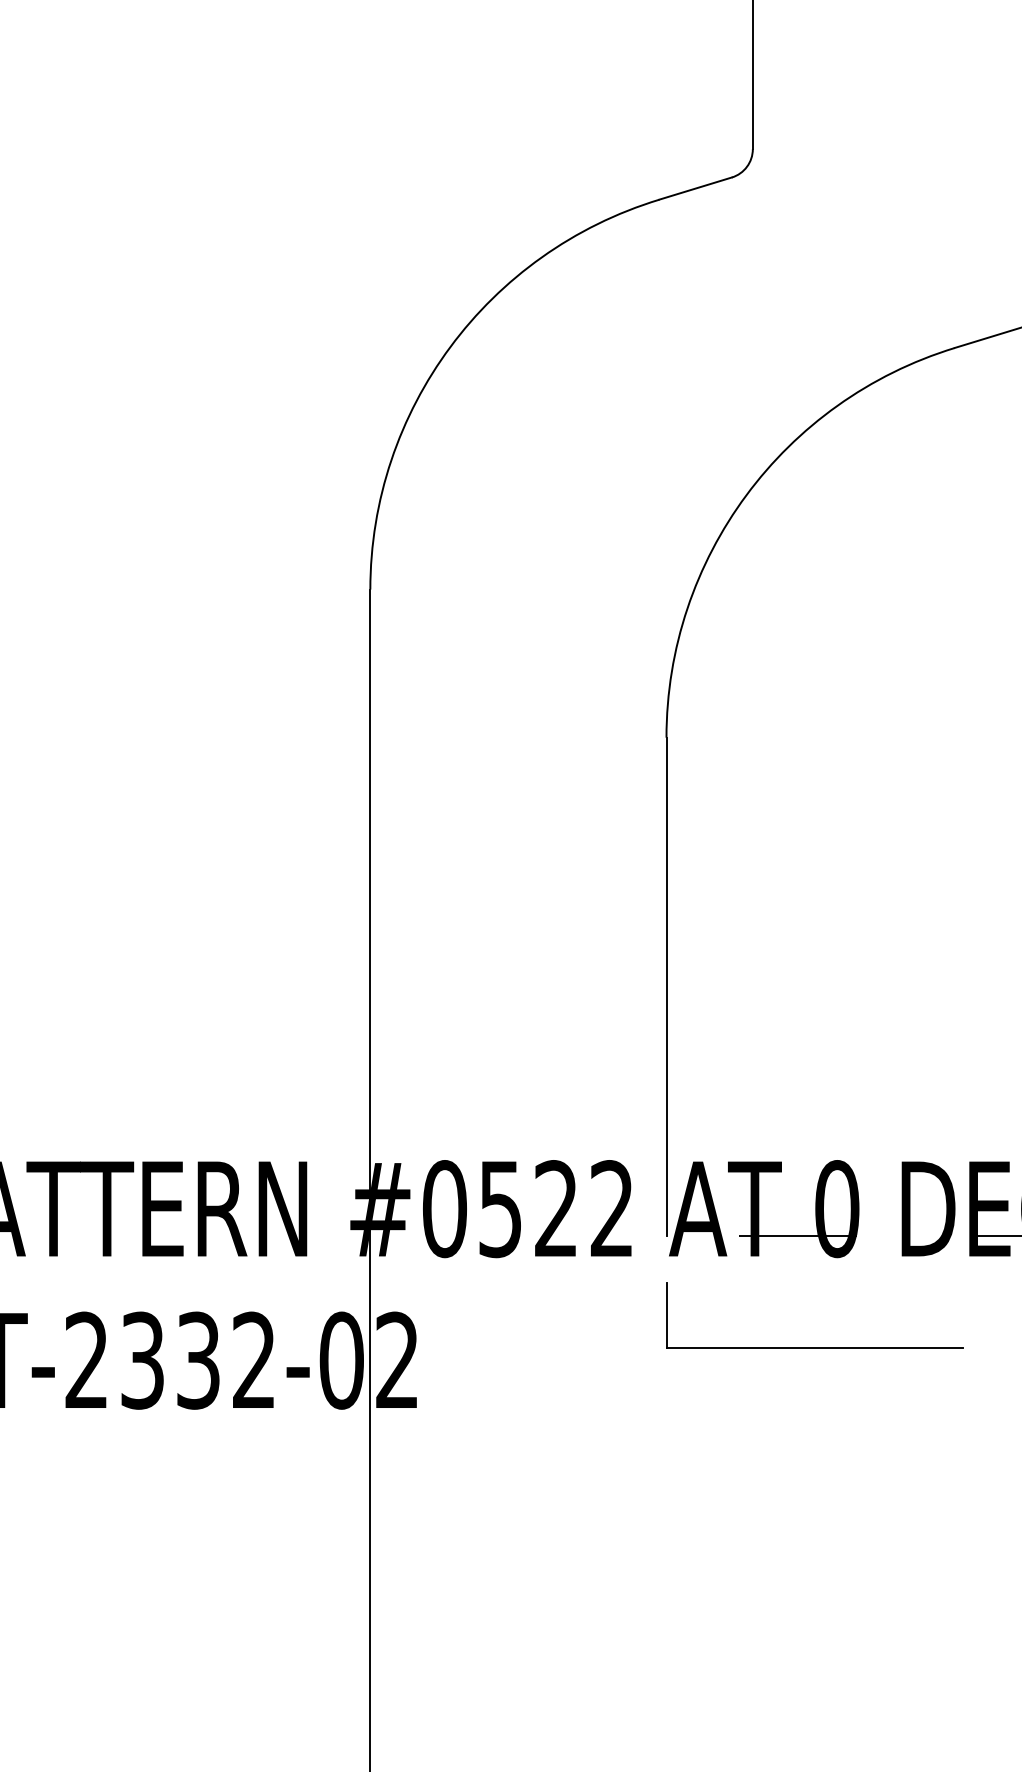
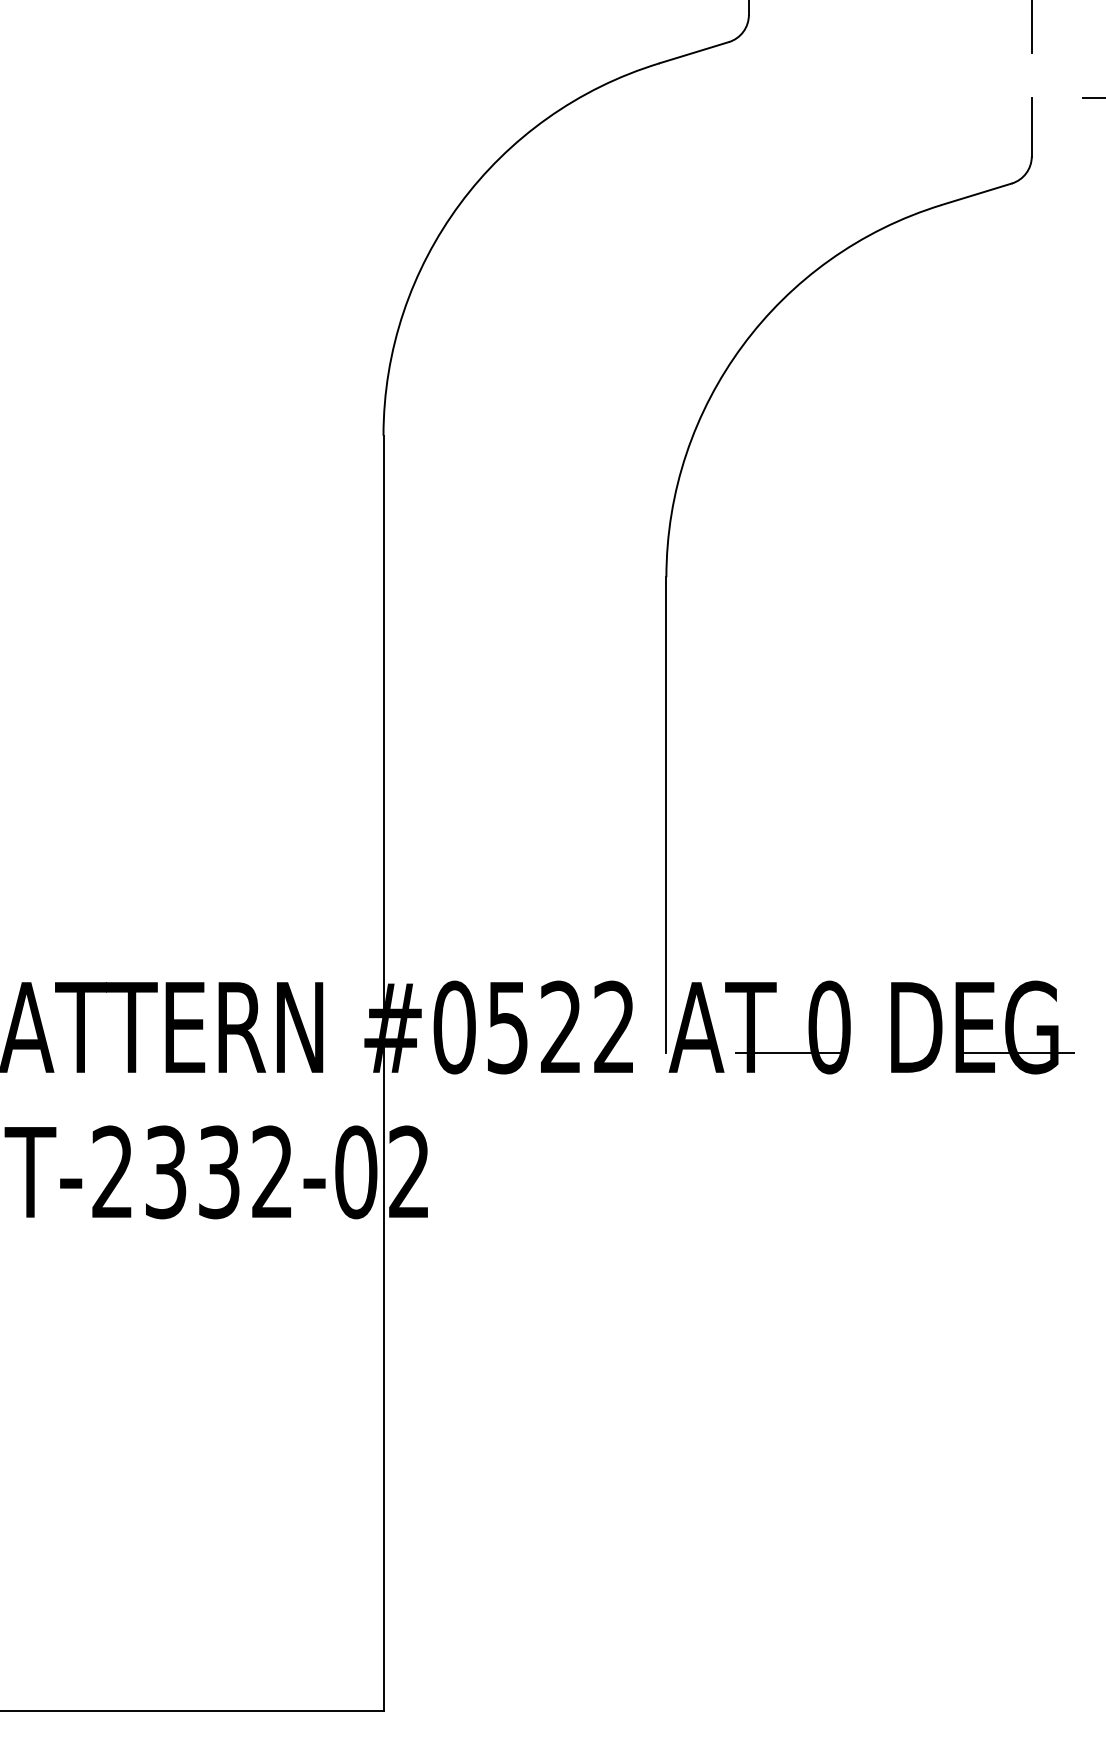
part: (814, 1347) -> (807, 1159), removed

